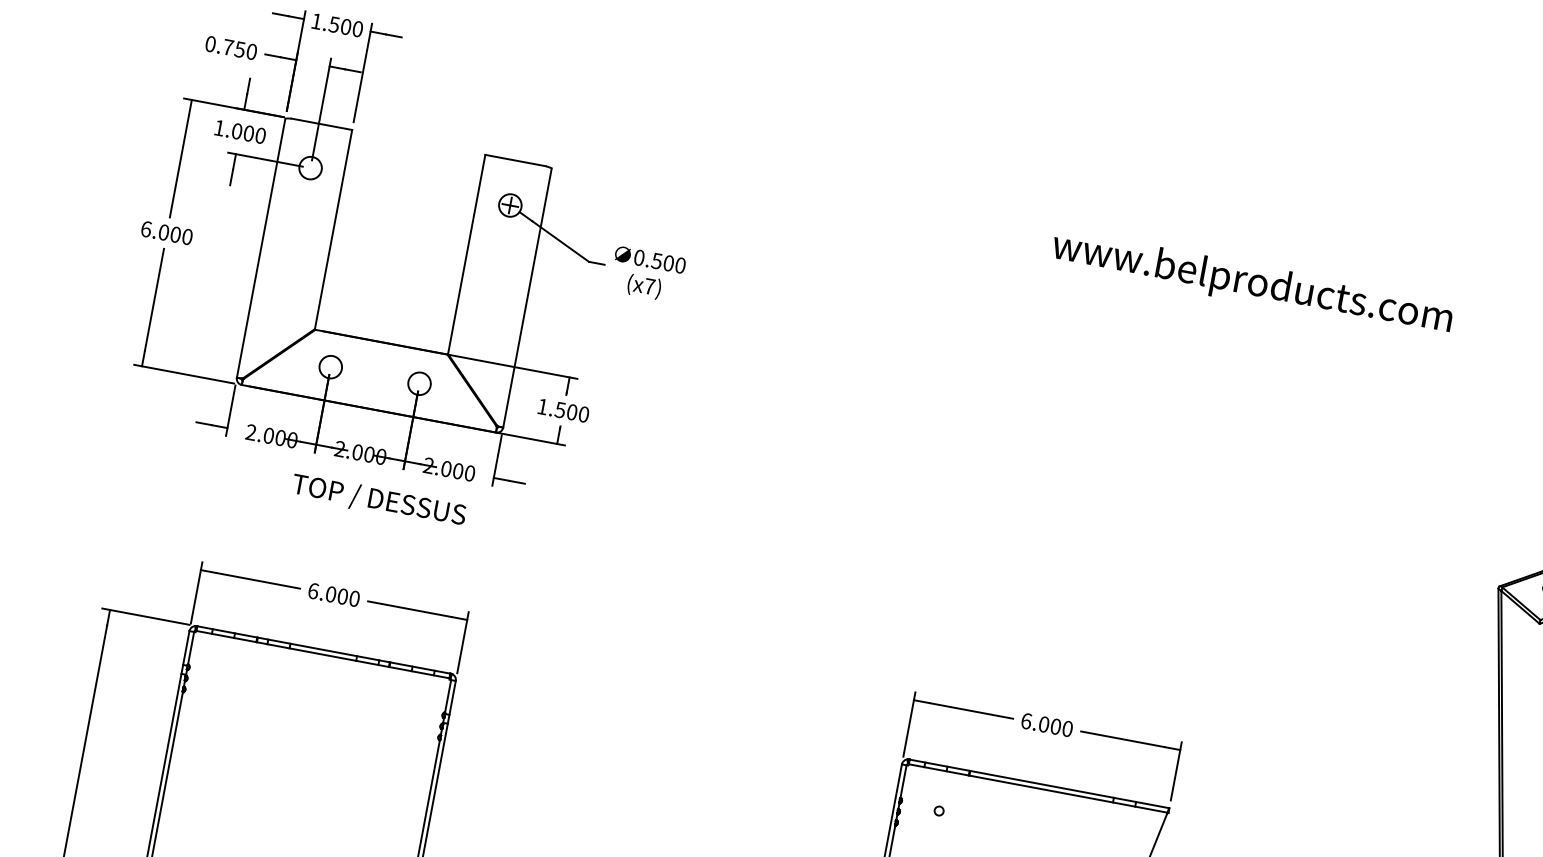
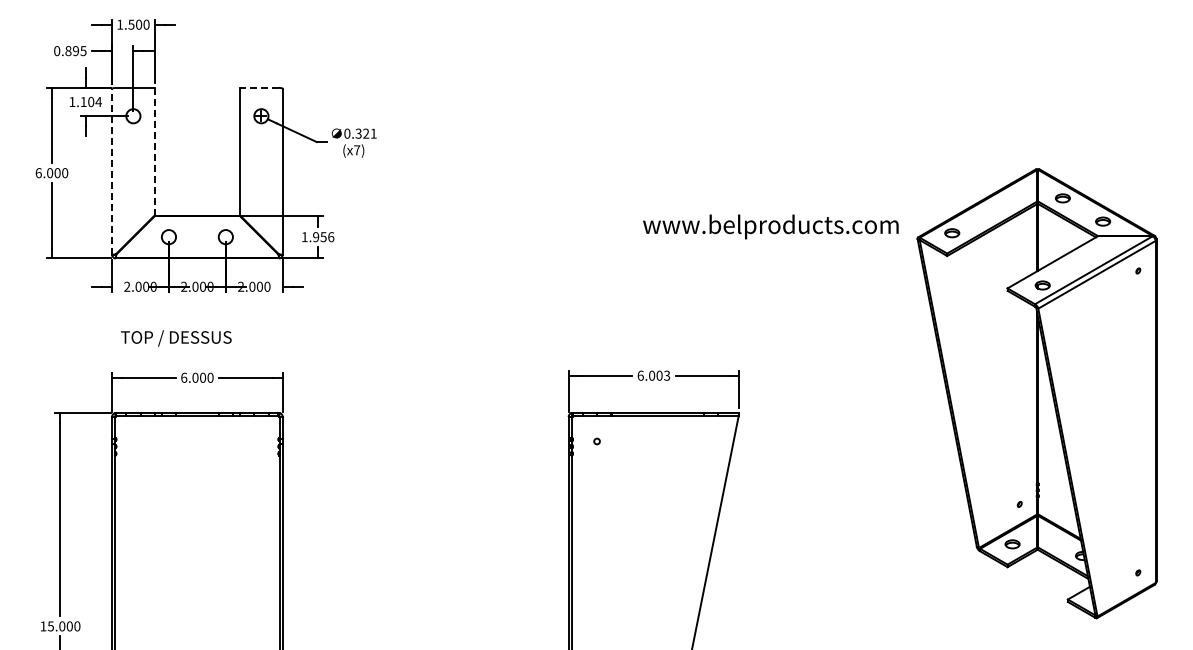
text: (239, 50) -> (75, 51), 0.750 -> 0.895
text: (247, 132) -> (90, 101), 1.000 -> 1.104
line: (514, 159) -> (258, 87), solid -> dashed
line: (333, 229) -> (154, 151), solid -> dashed
line: (261, 248) -> (112, 171), solid -> dashed
text: (669, 263) -> (366, 133), 0.500 -> 0.321
text: (1251, 283) -> (770, 226), moved
text: (571, 412) -> (323, 237), 1.500 -> 1.956
text: (379, 501) -> (176, 338), moved
text: (1068, 728) -> (667, 375), 6.000 -> 6.003

